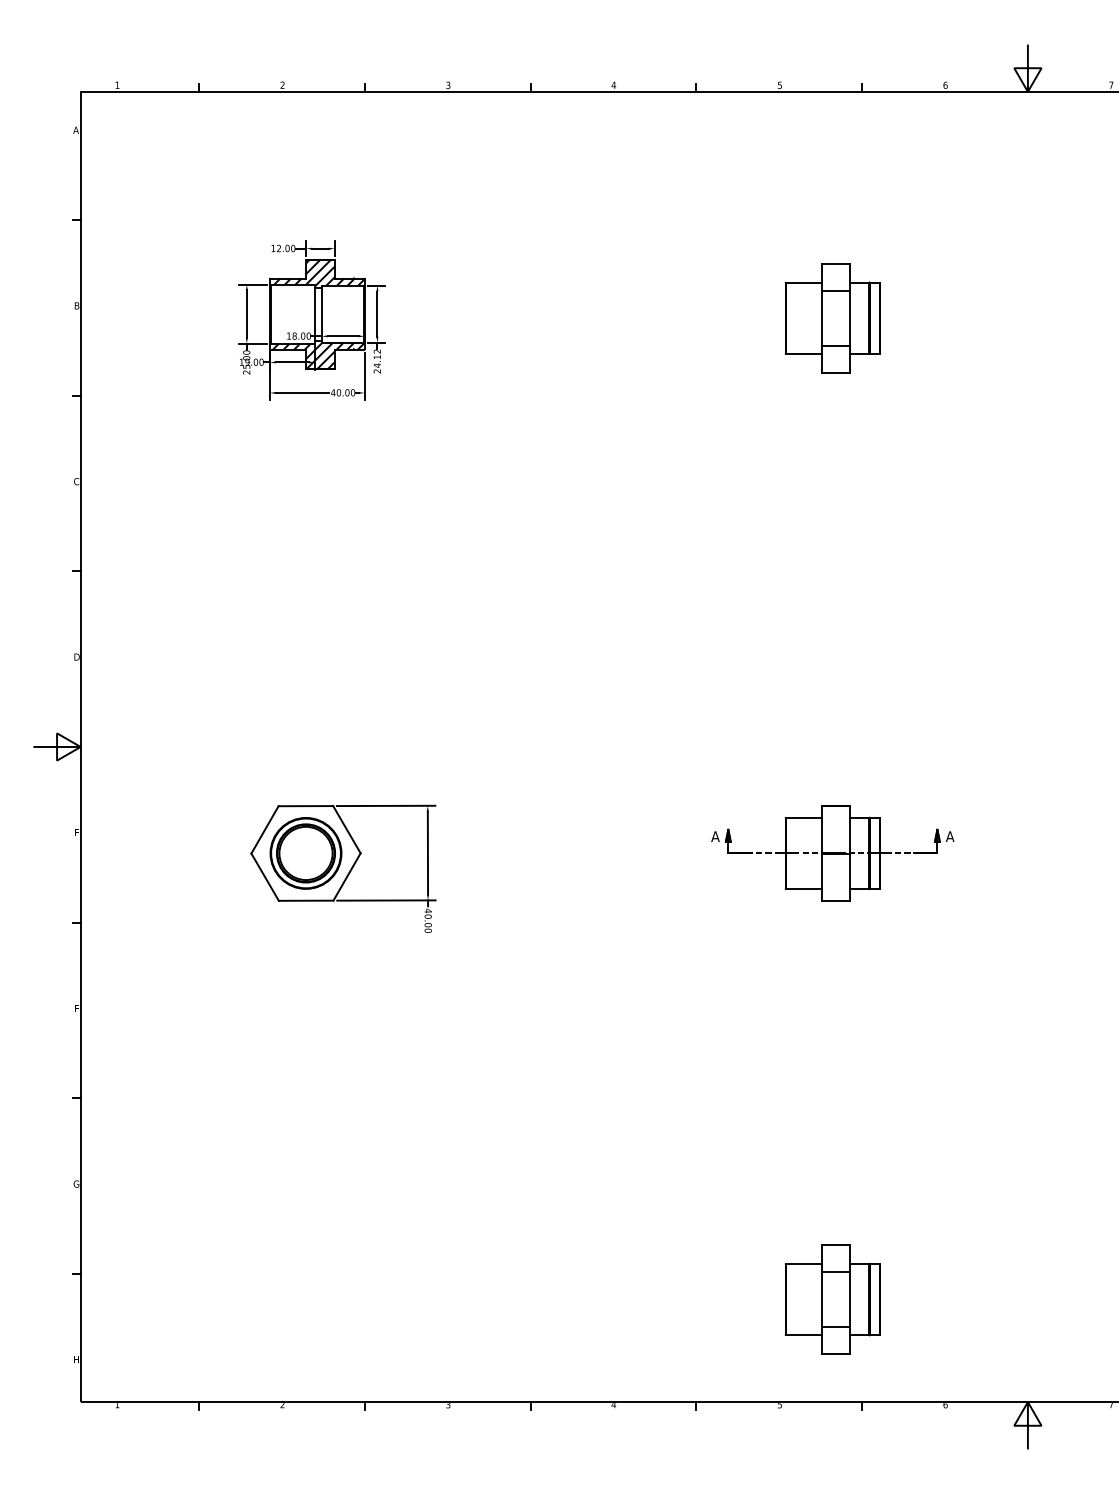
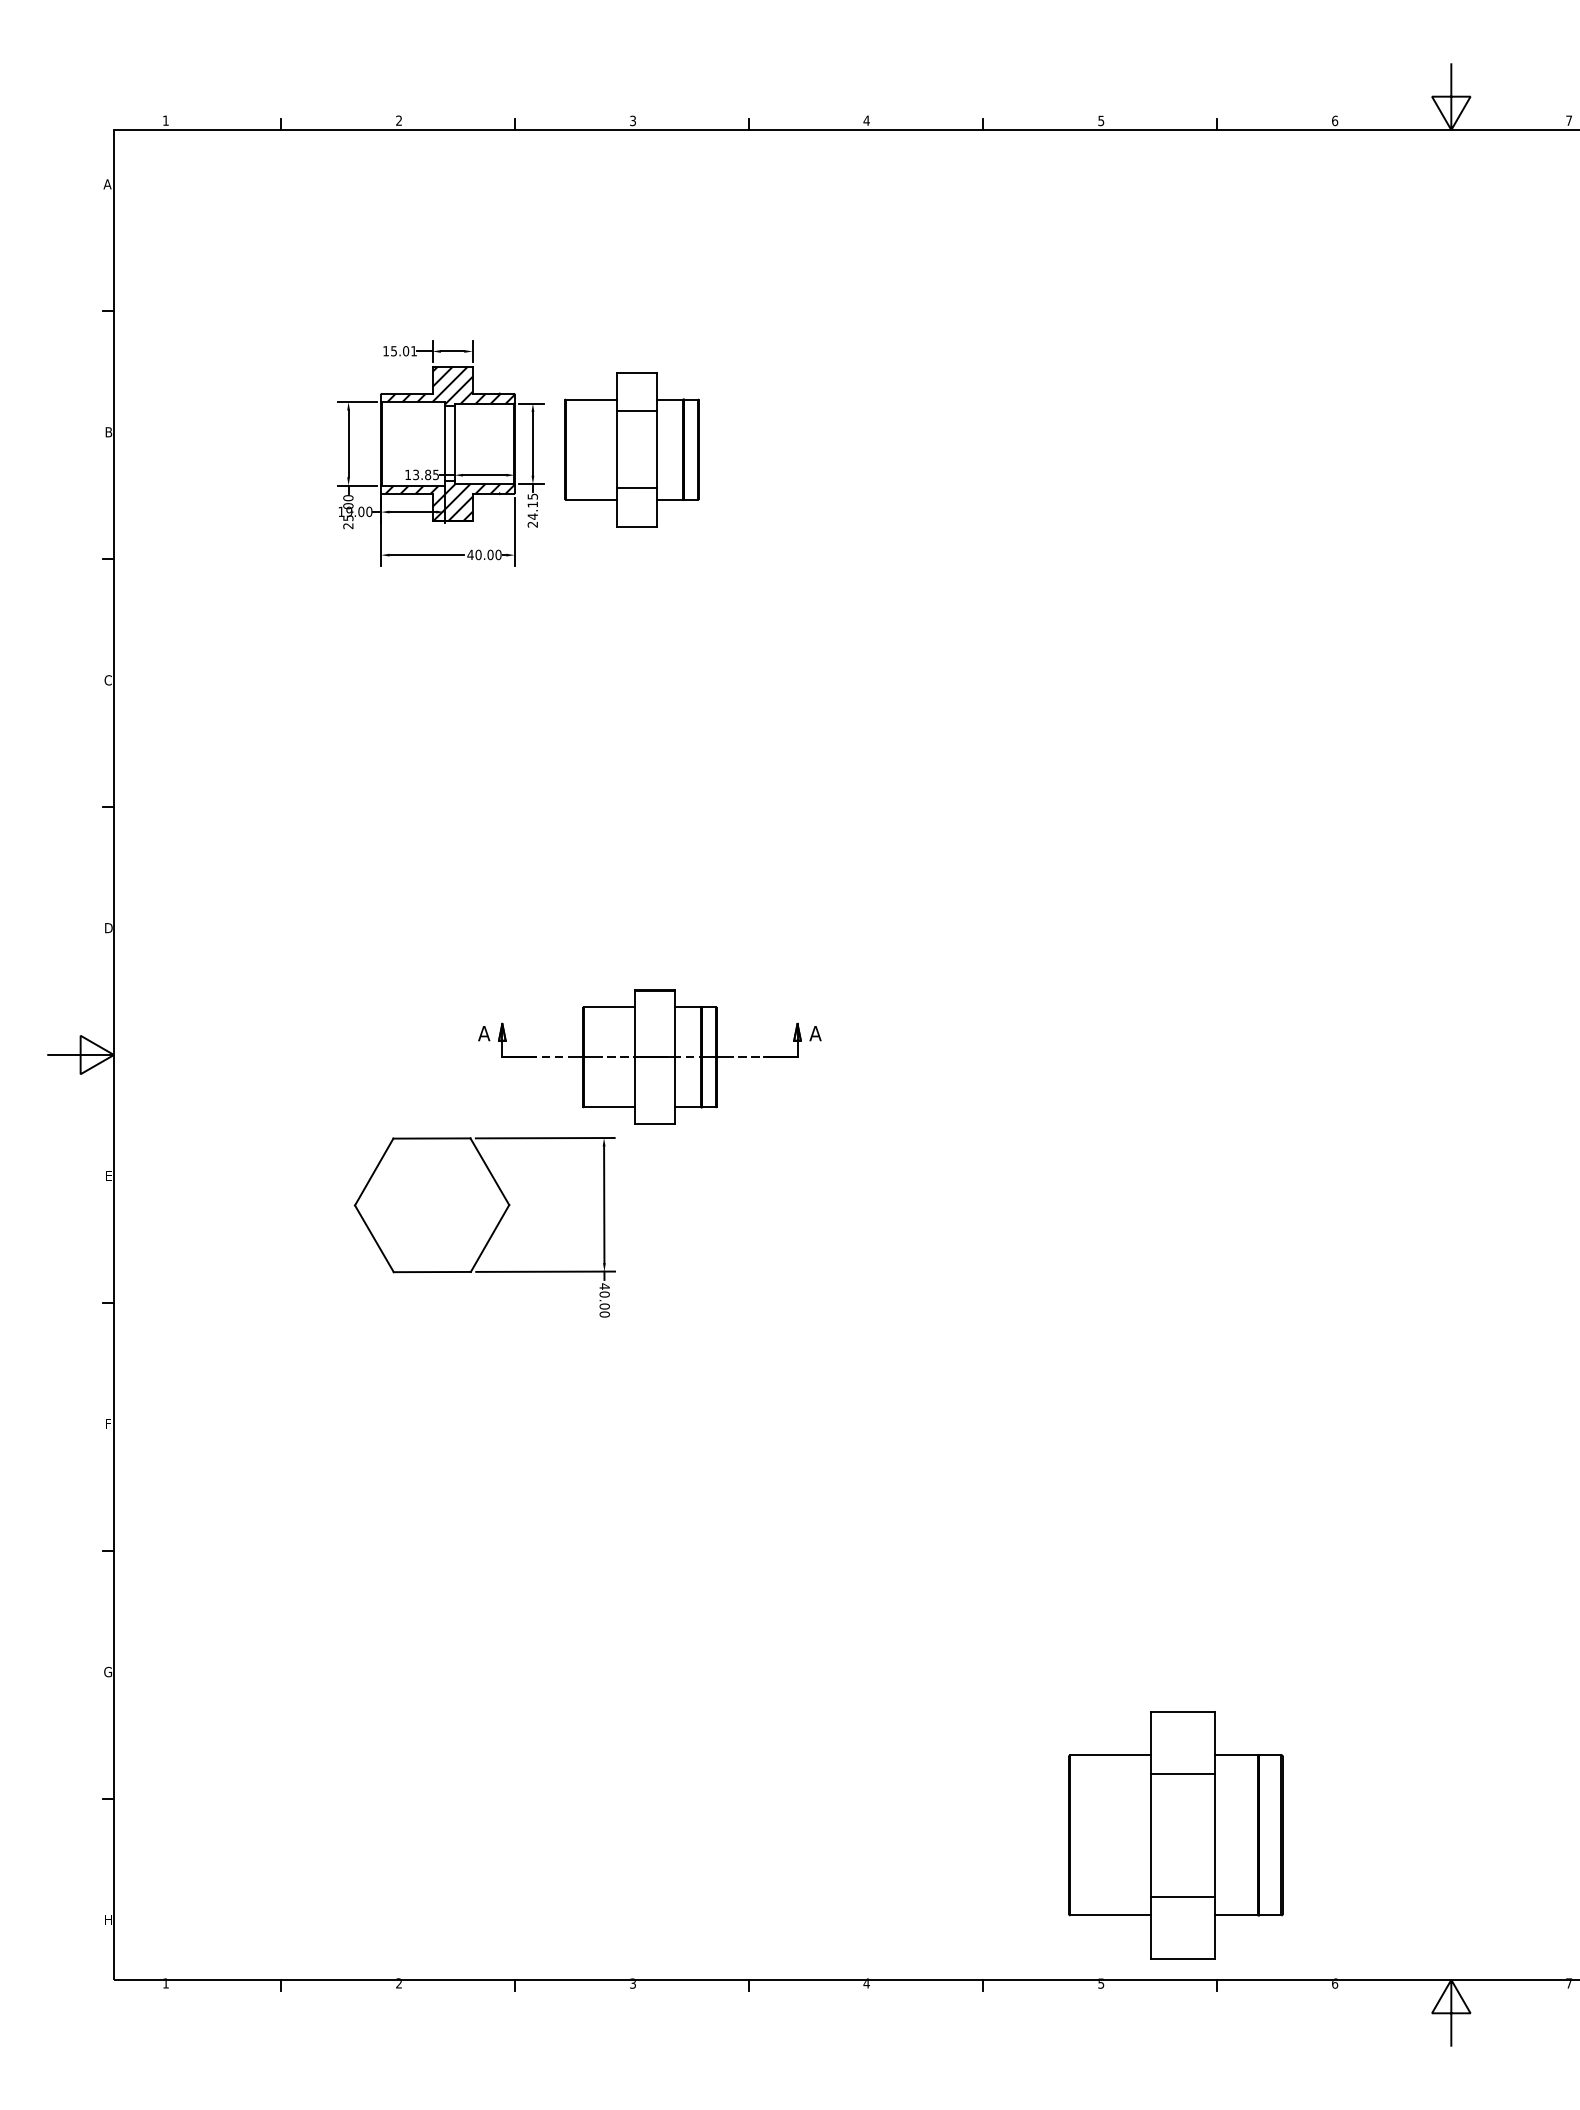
text: (286, 248) -> (404, 351), 12.00 -> 15.01
part: (832, 318) -> (631, 449), moved
text: (302, 335) -> (426, 474), 18.00 -> 13.85
text: (377, 351) -> (532, 496), 24.12 -> 24.15
part: (832, 852) -> (649, 1056), moved
part: (306, 853) -> (432, 1205), removed
part: (832, 1299) -> (1175, 1834), size x1.6

